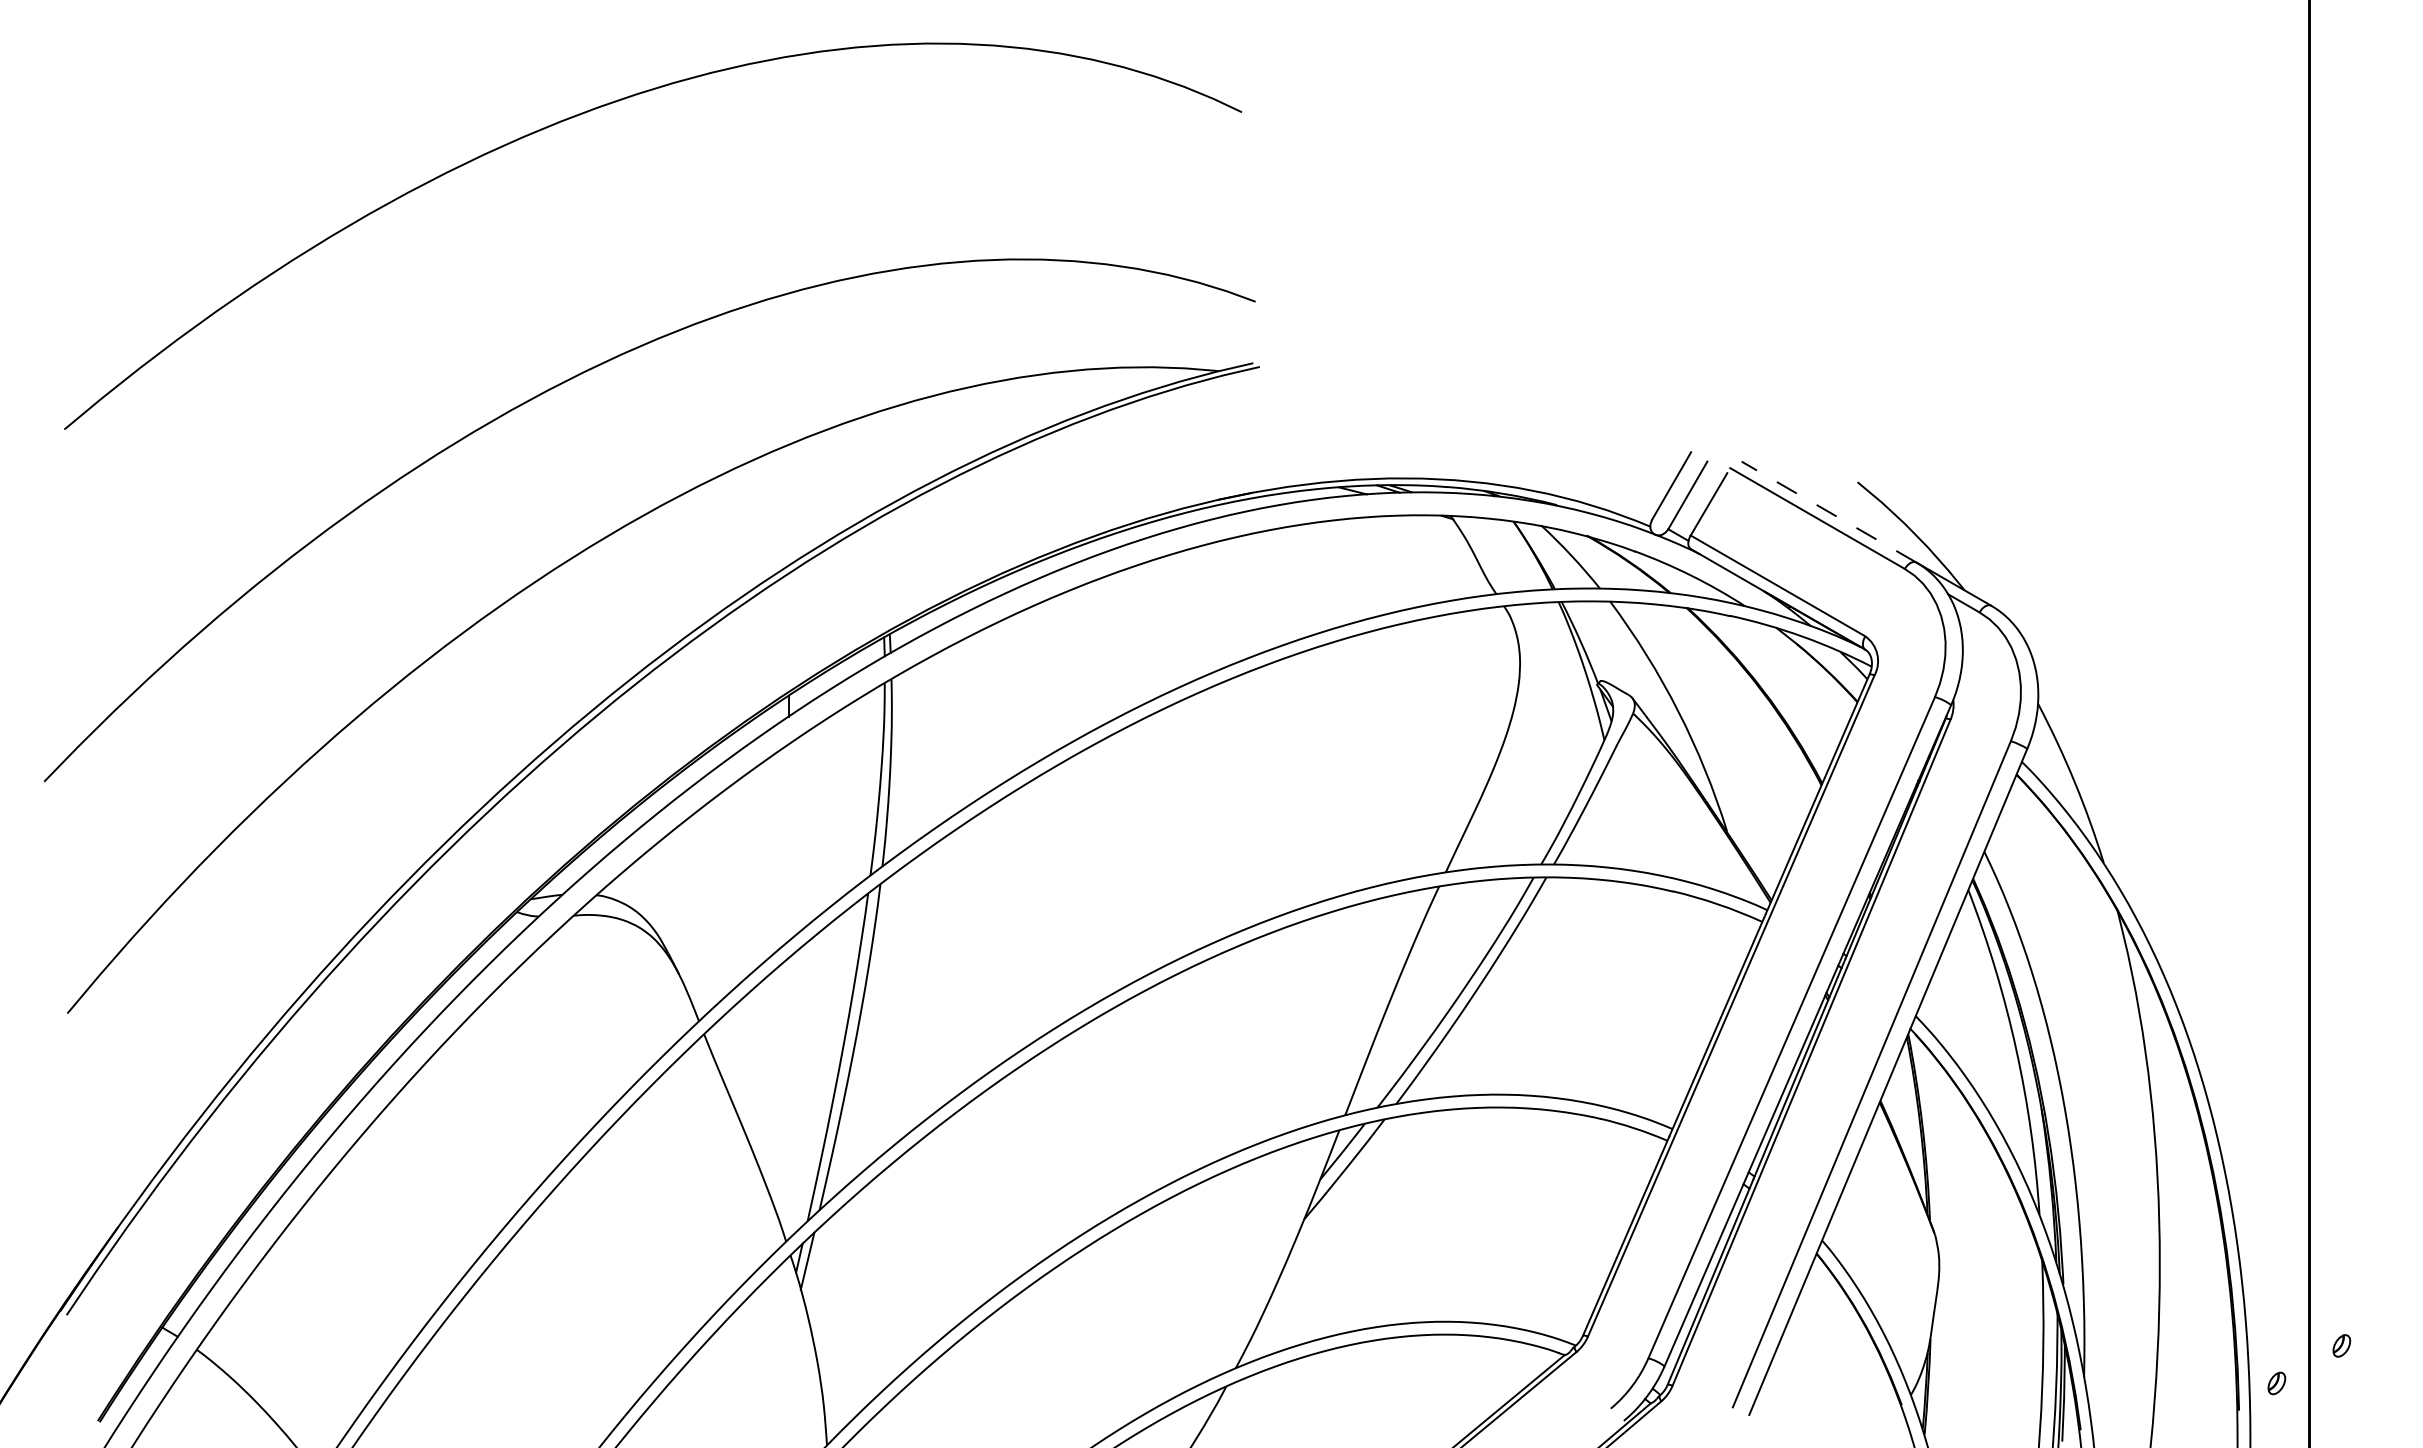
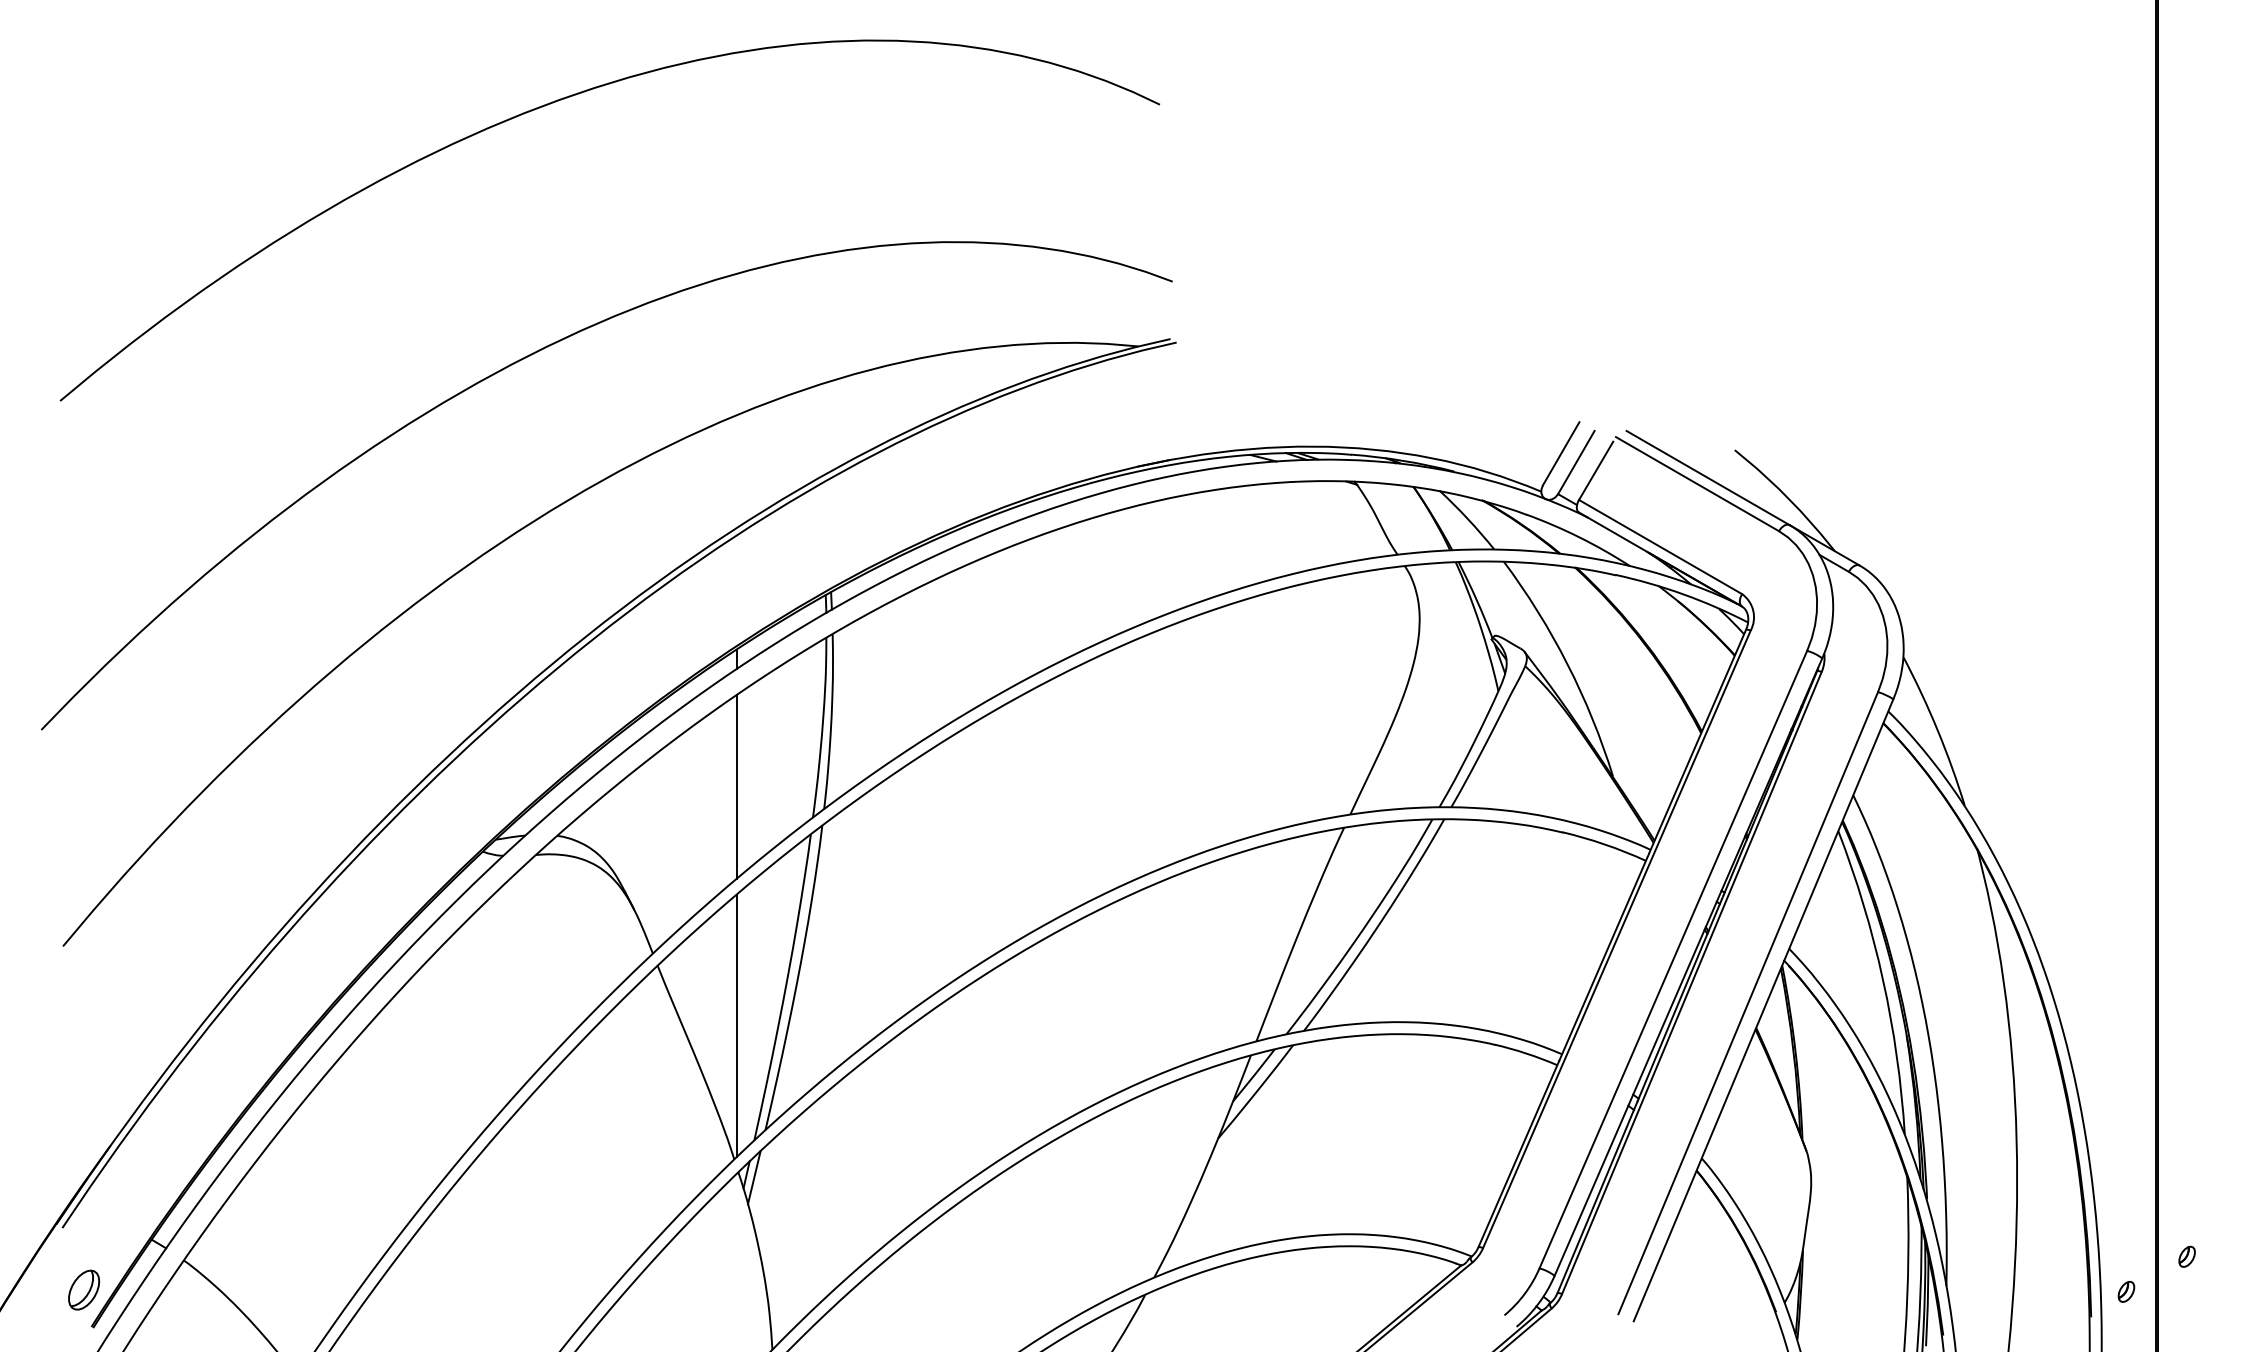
line: (1828, 512) -> (1707, 478), dashed -> solid
line: (788, 842) -> (736, 786), added
line: (788, 1098) -> (736, 1025), added
part: (89, 1381) -> (83, 1290), added

